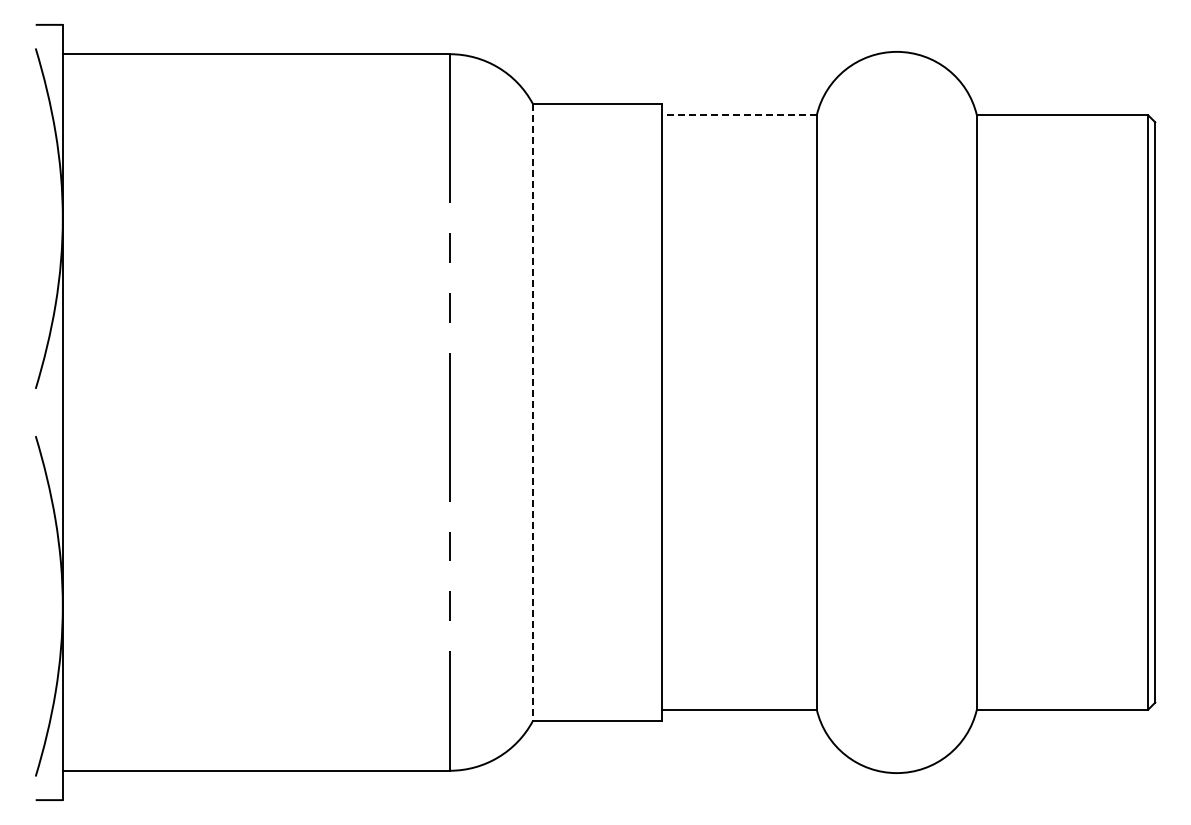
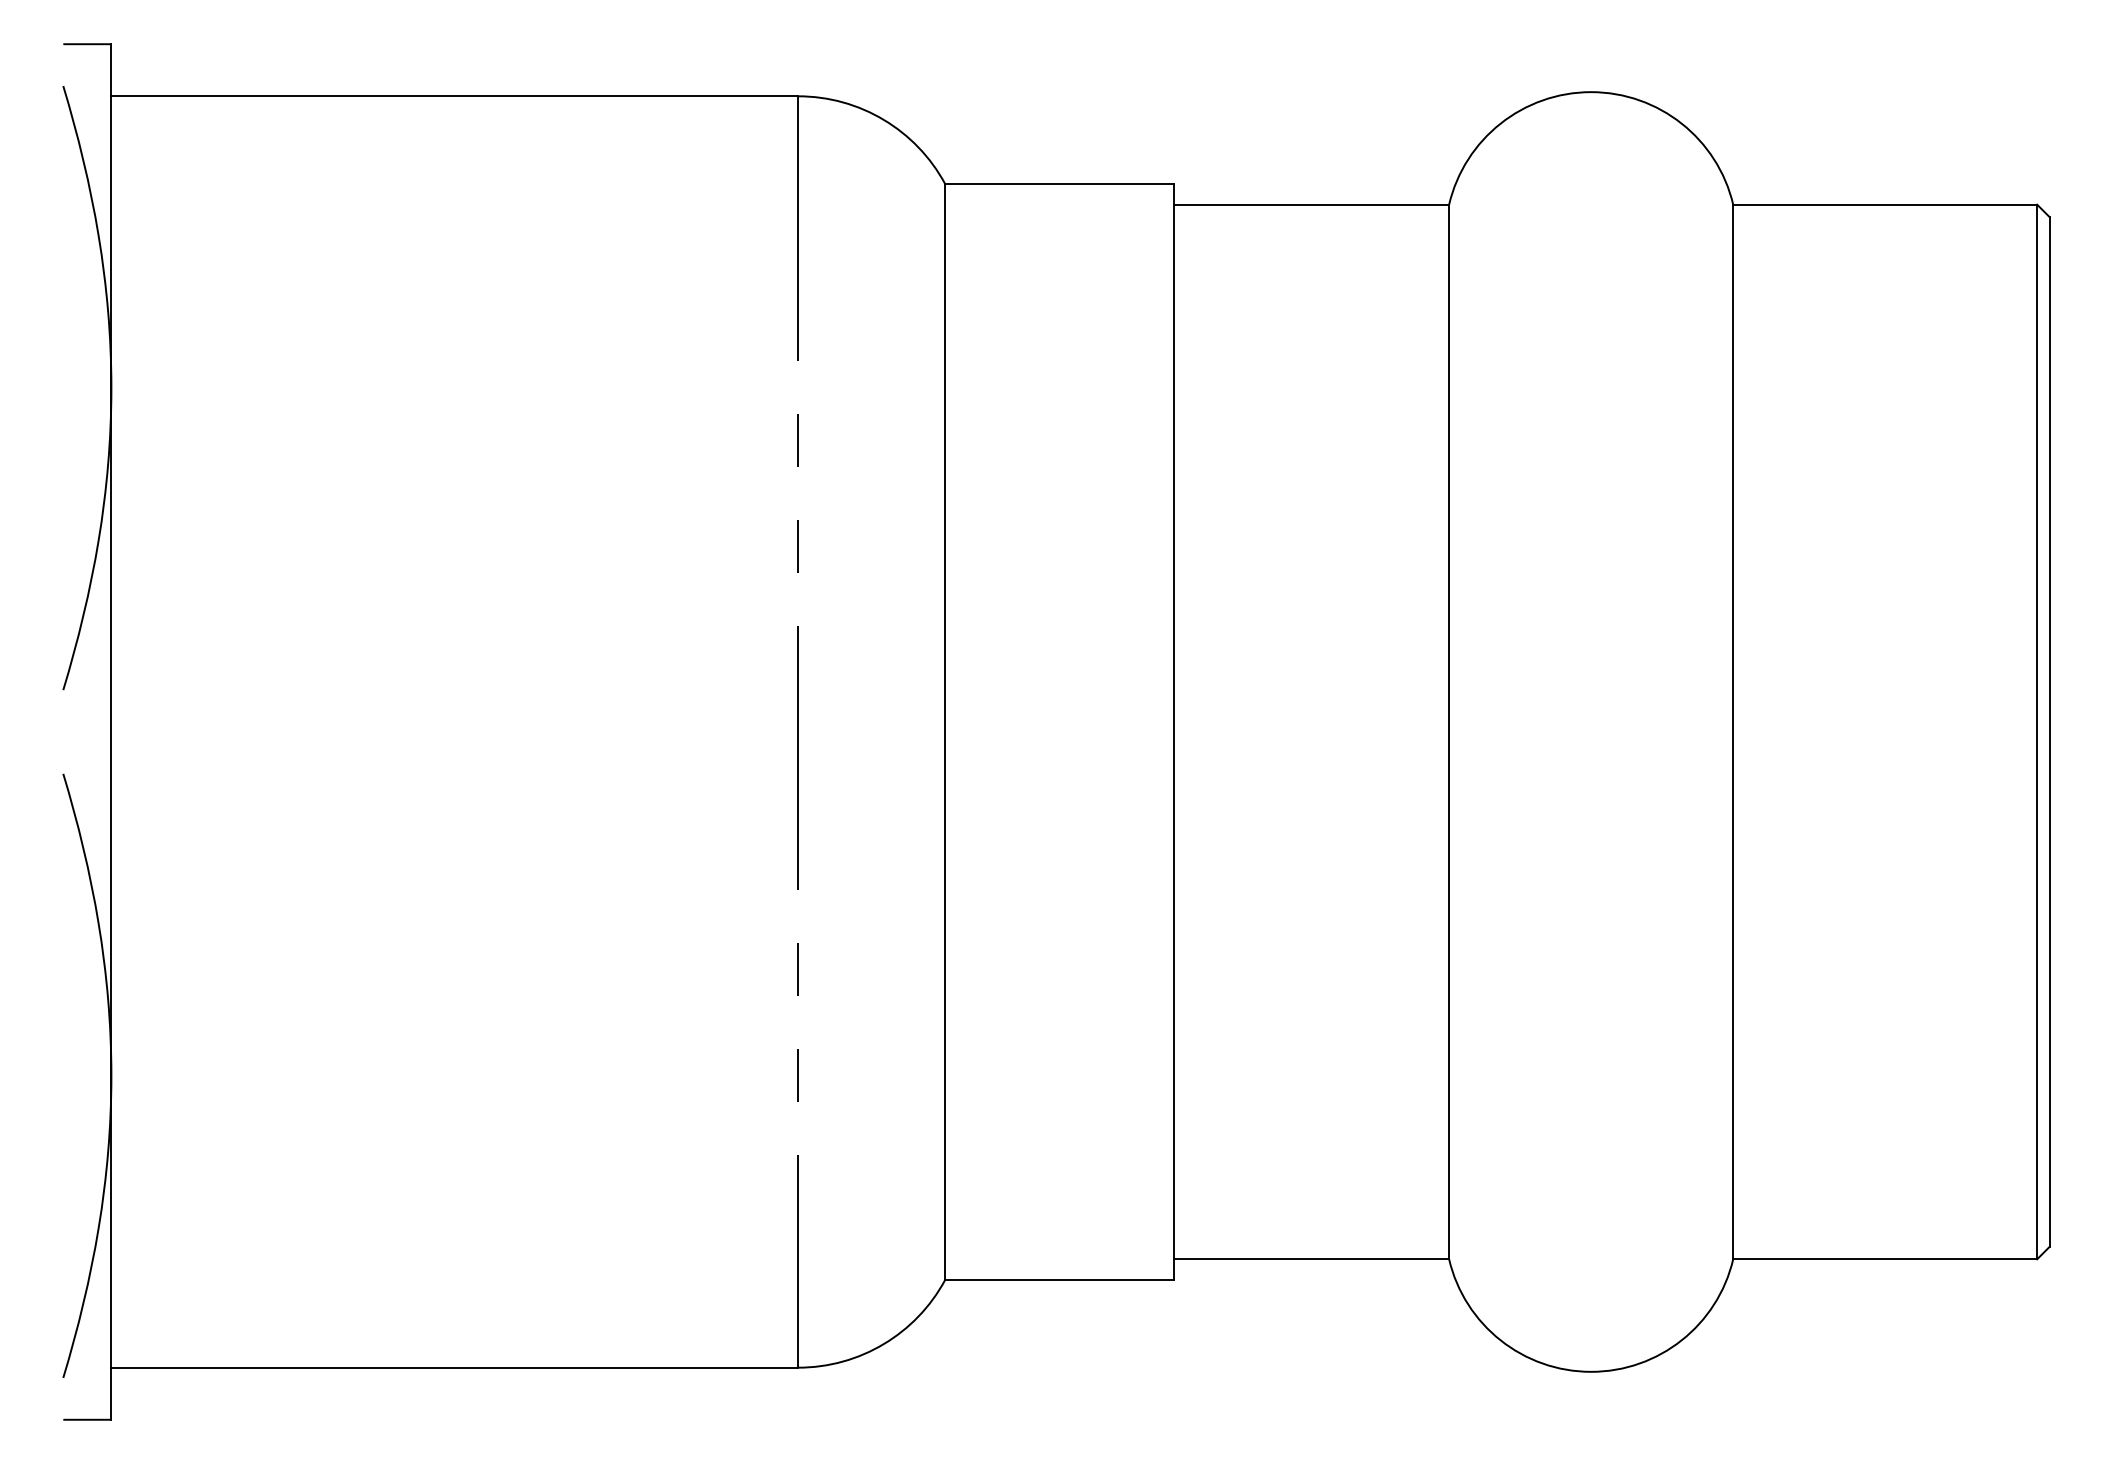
line: (738, 115) -> (1310, 205), dashed -> solid
line: (532, 412) -> (944, 732), dashed -> solid

